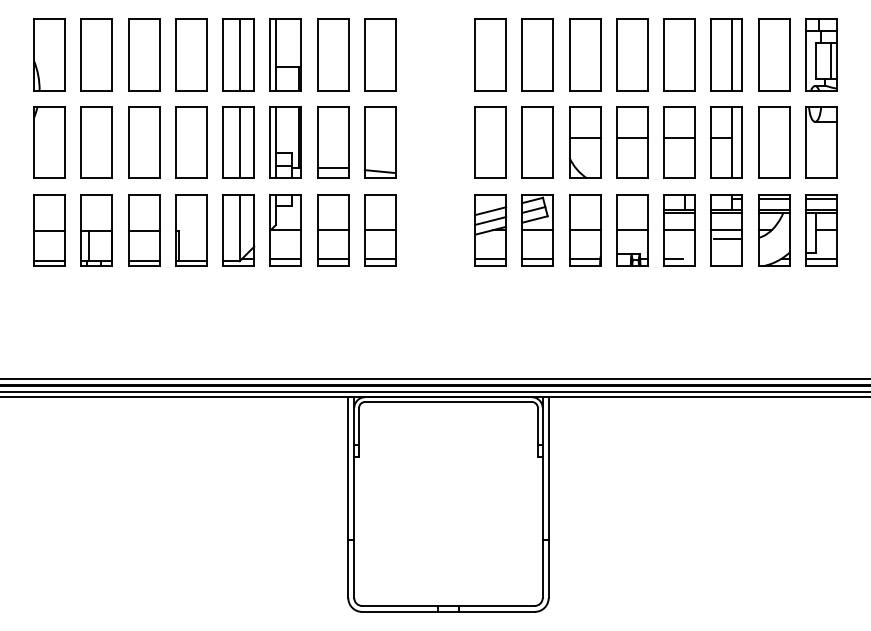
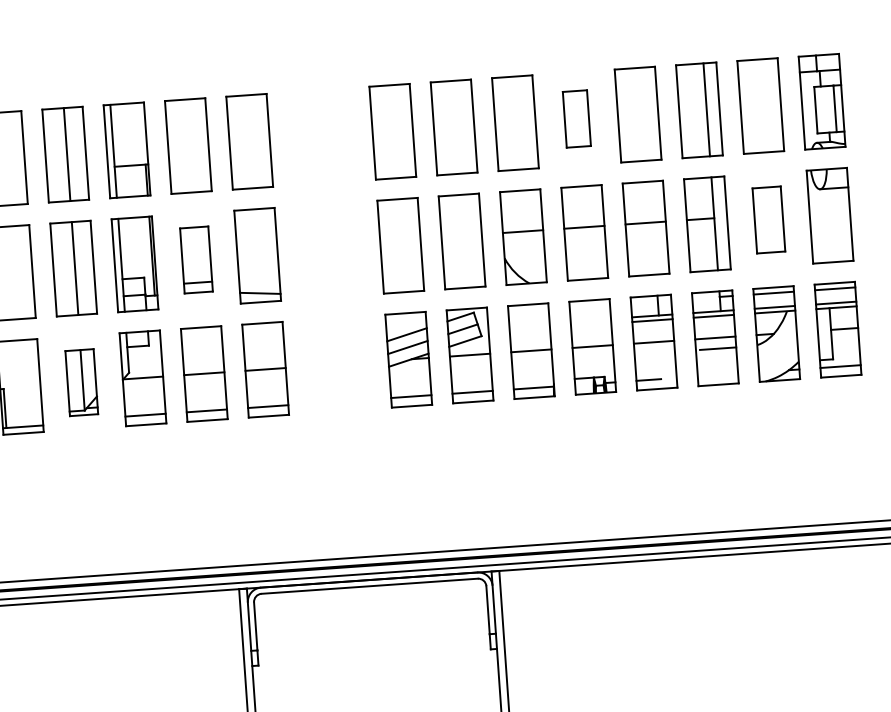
part: (632, 54) -> (577, 118), size x0.6
part: (333, 142) -> (196, 259), size x0.7
part: (774, 142) -> (769, 219), size x0.7
part: (238, 230) -> (81, 382), size x0.7

